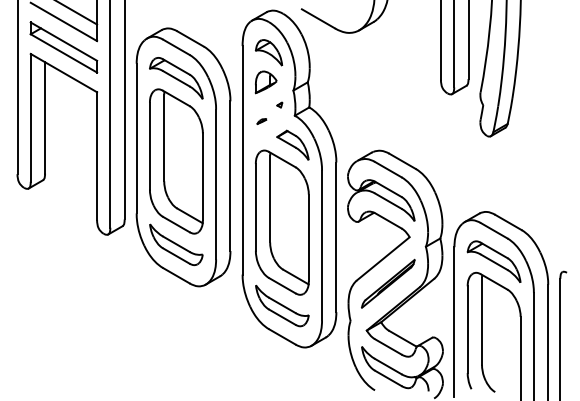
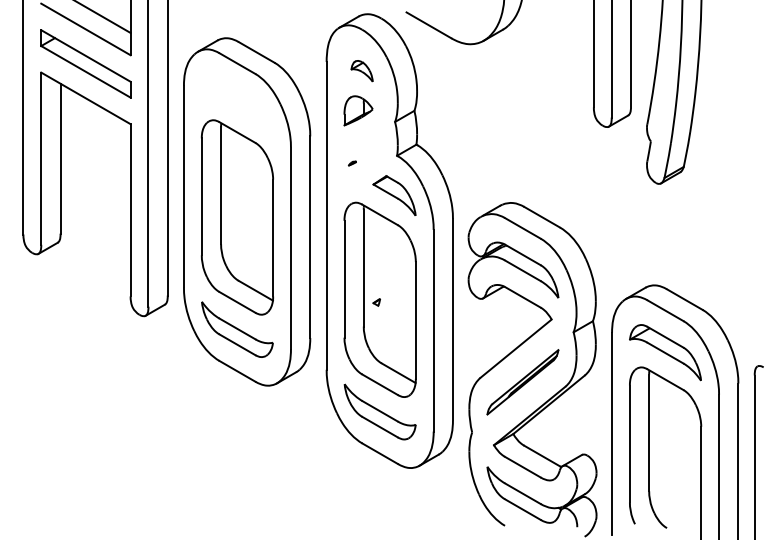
part: (268, 53) -> (361, 71), size x0.6
part: (175, 78) -> (236, 105), removed
part: (279, 105) -> (376, 302), moved
part: (261, 121) -> (352, 163), size x0.6

